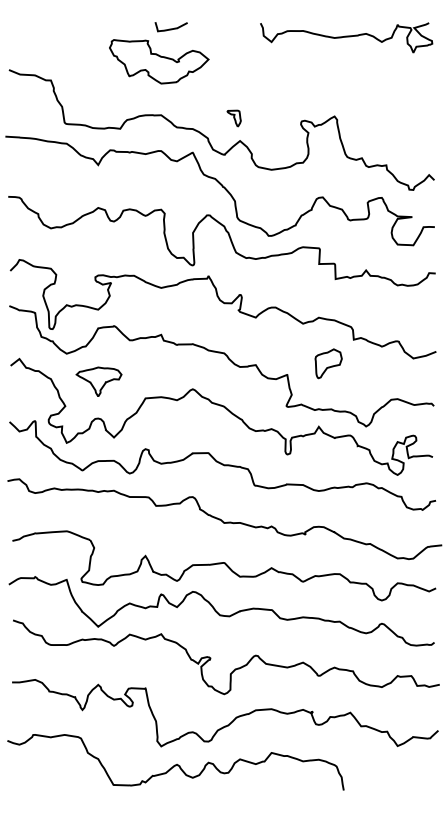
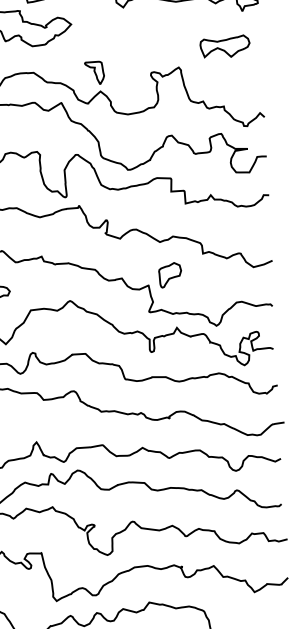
part: (390, 93) -> (224, 46), added
part: (234, 118) -> (95, 72), size x1.67
part: (328, 363) -> (170, 275), moved

